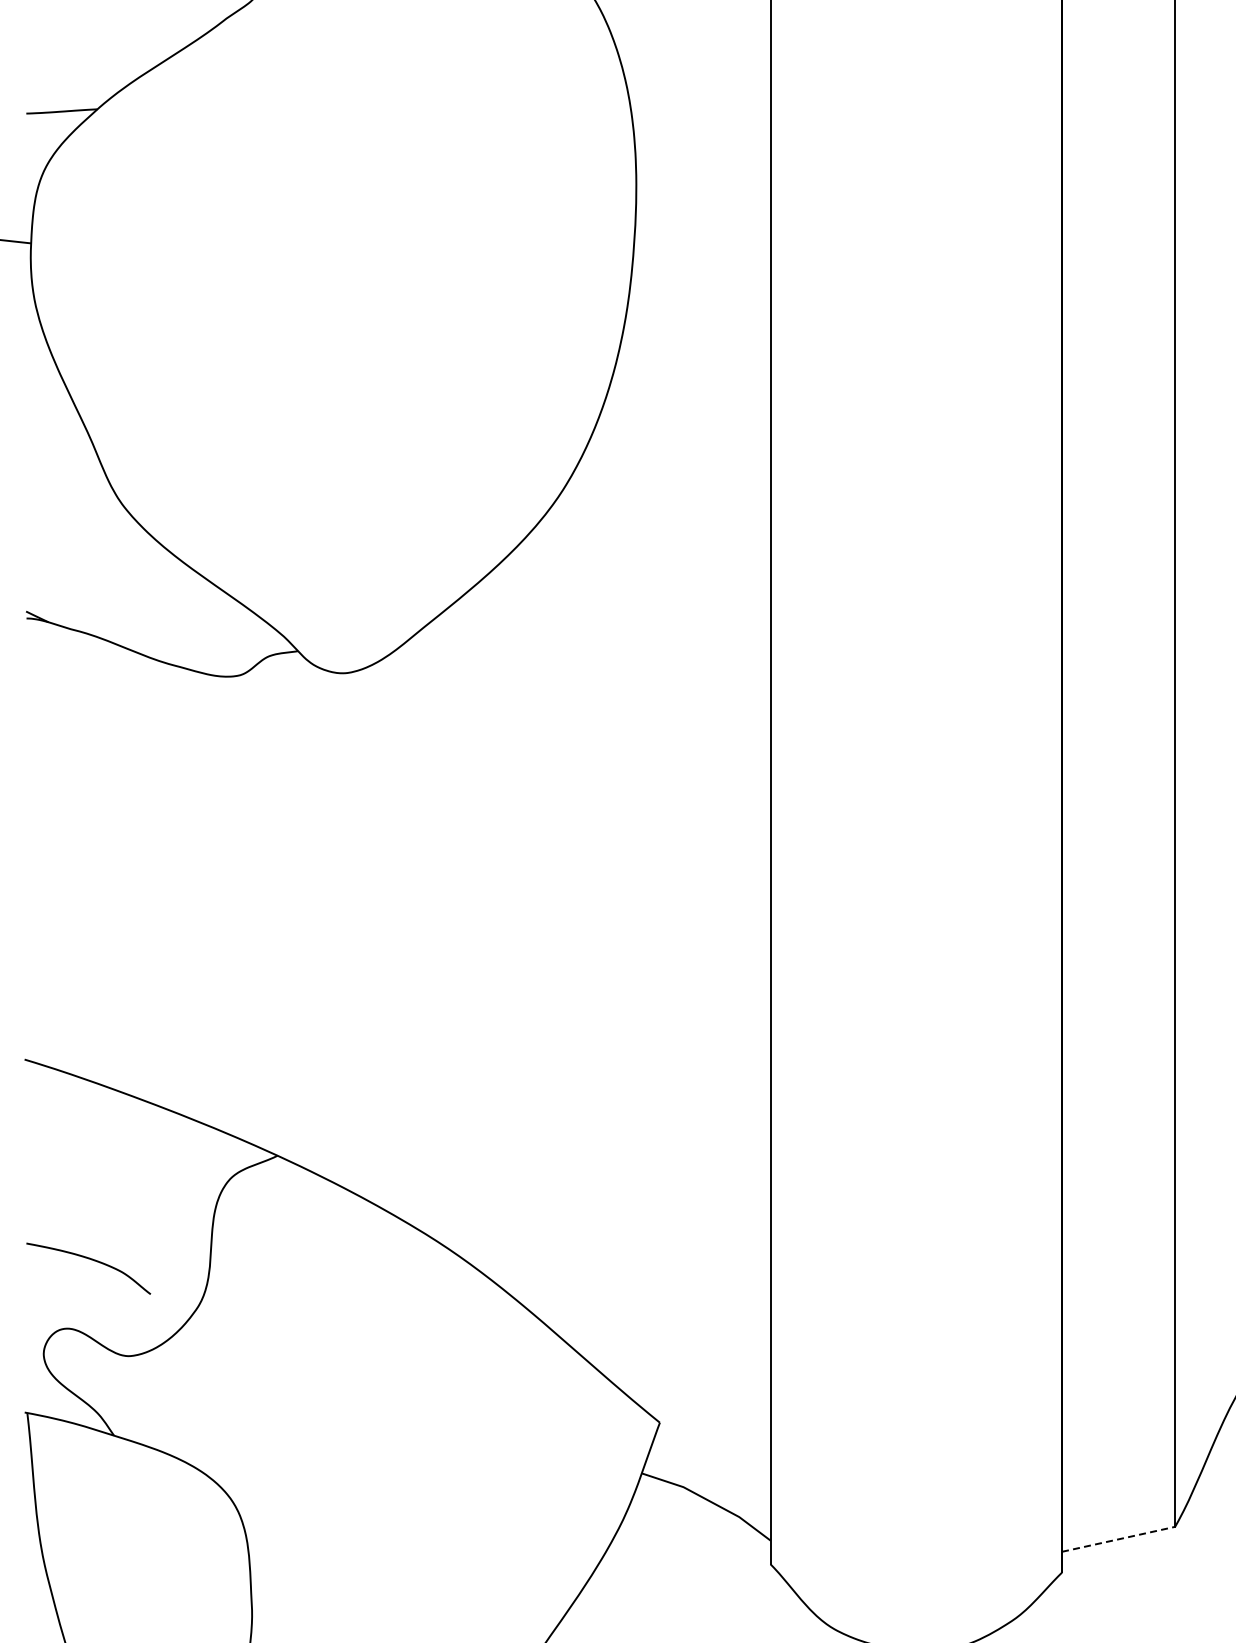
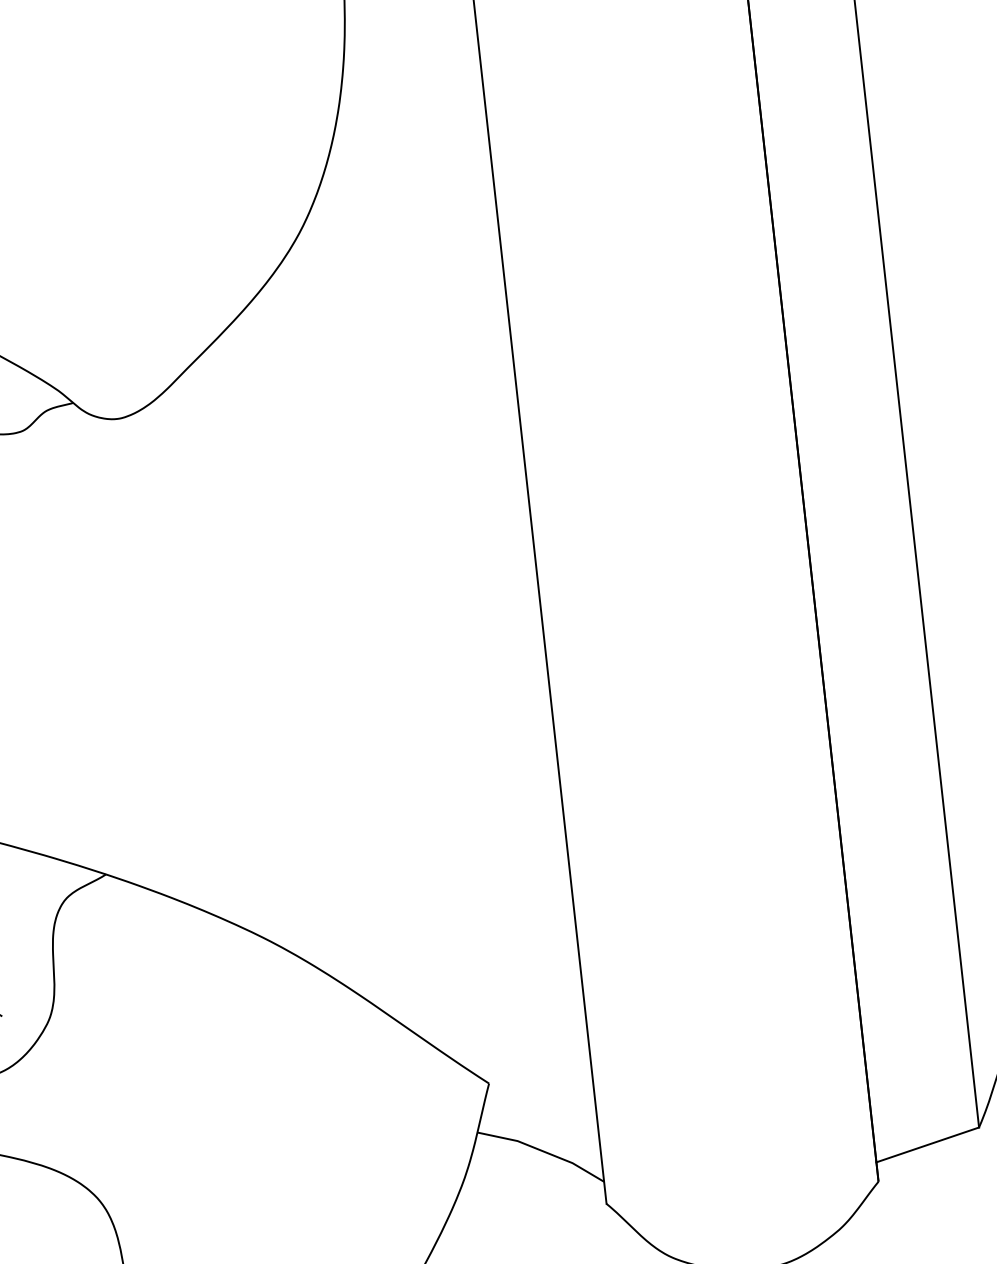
line: (1118, 1539) -> (927, 1145), dashed -> solid

